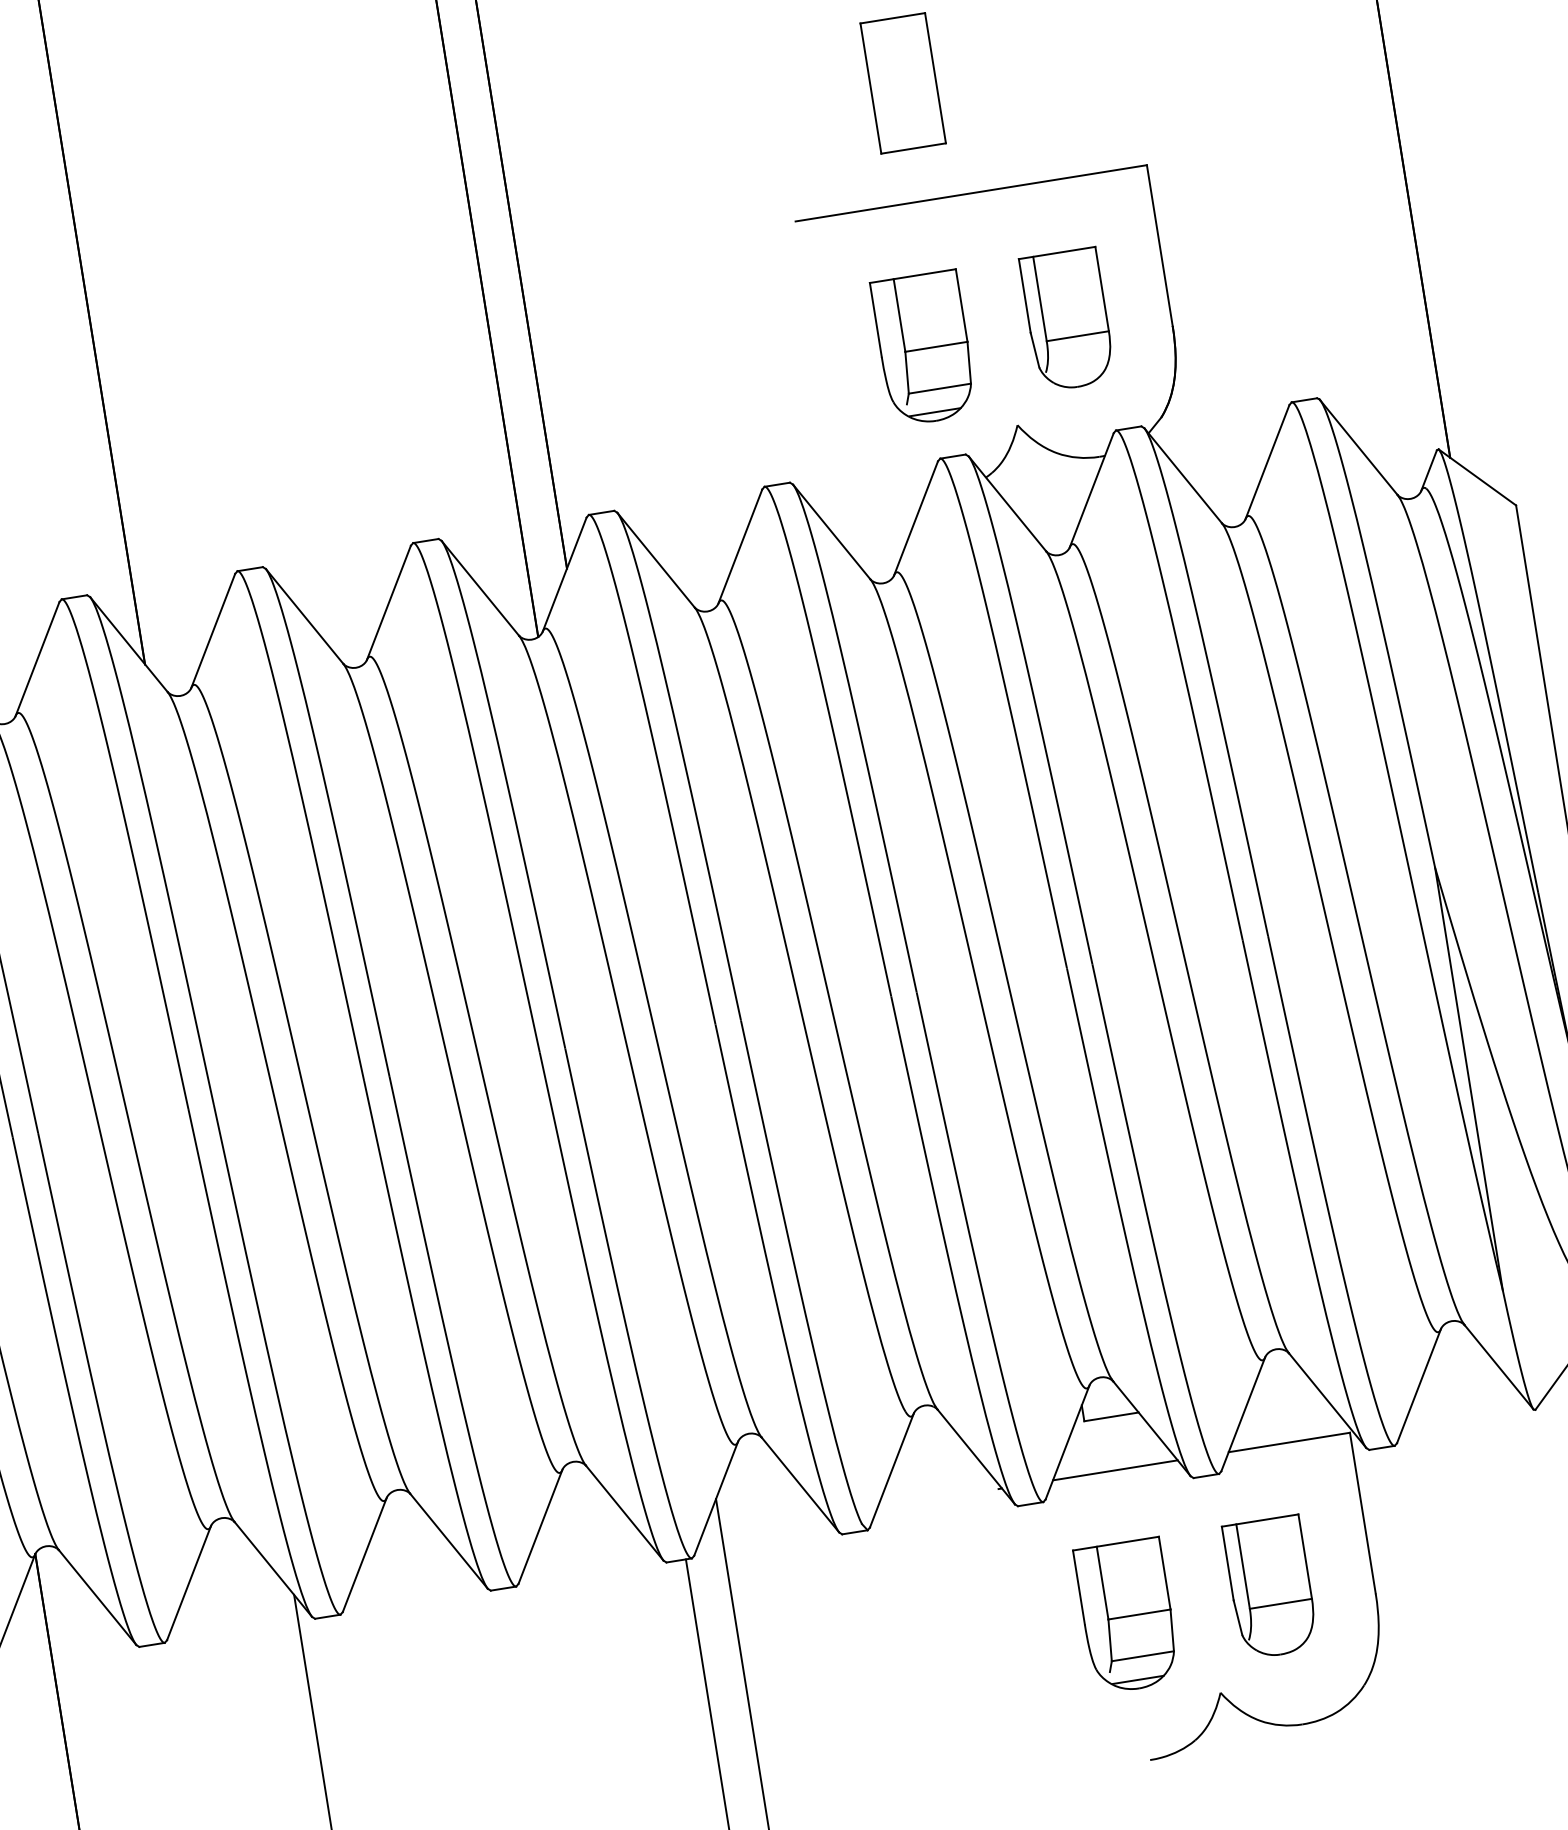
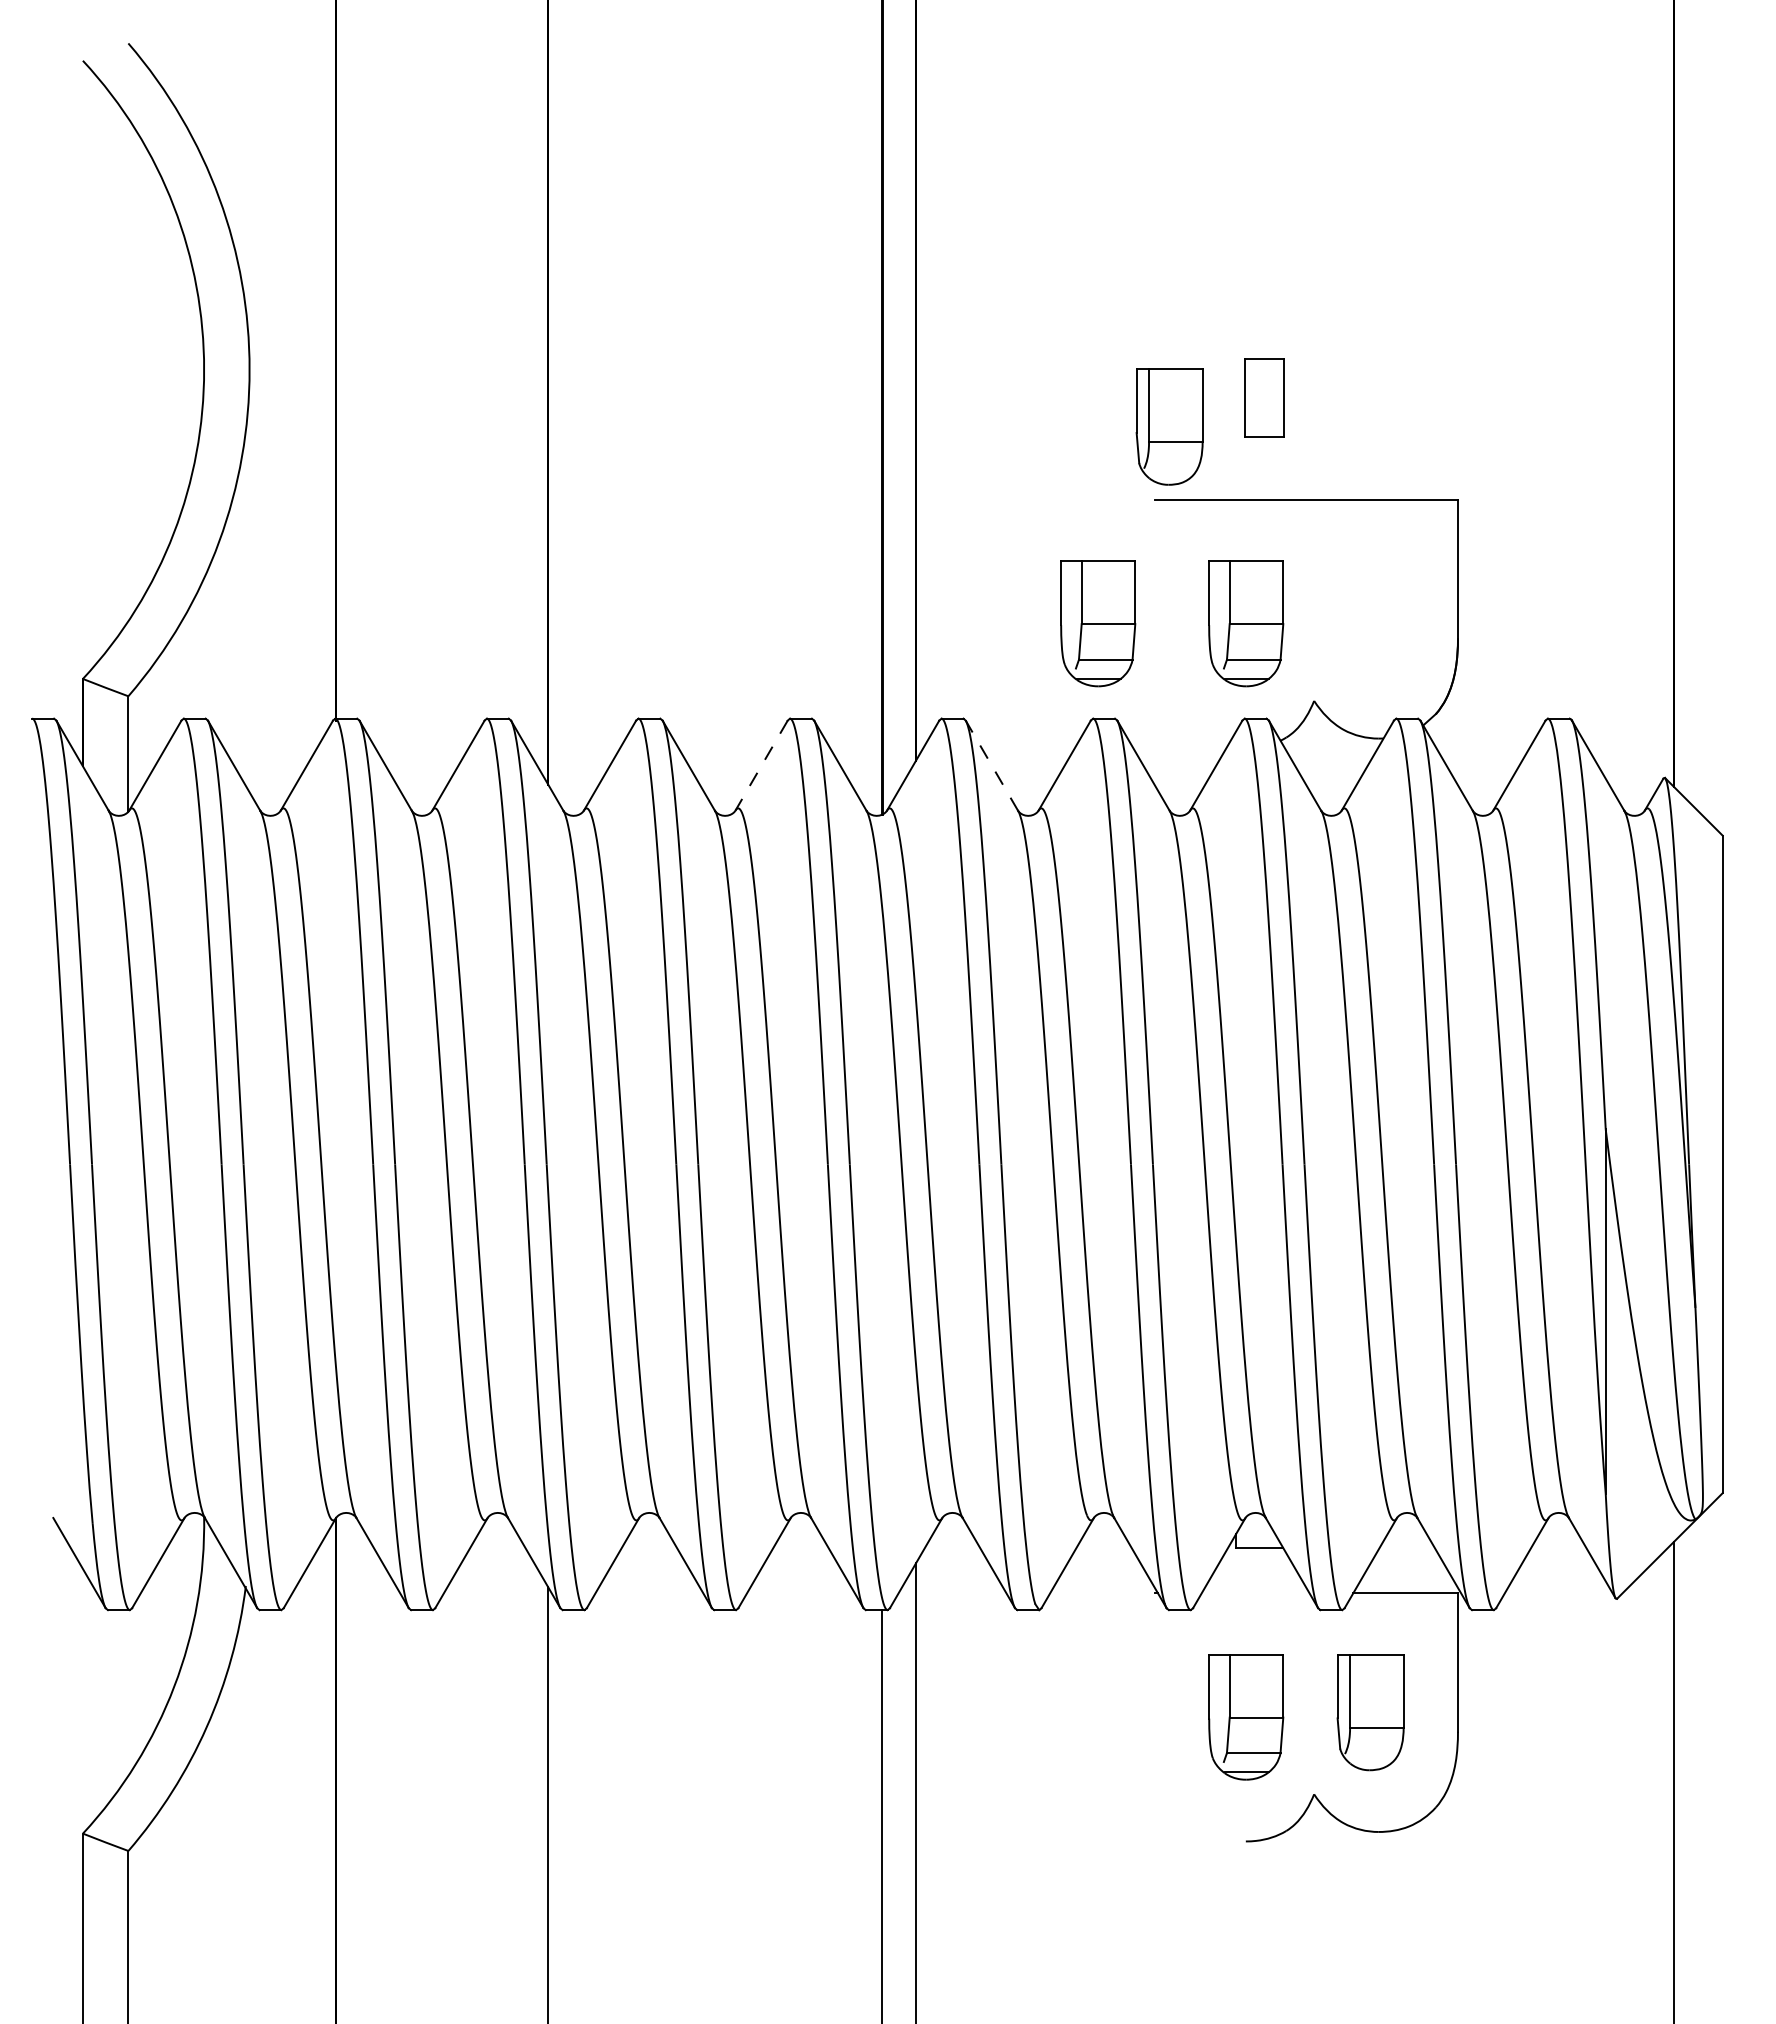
part: (902, 82) -> (1263, 397), size x0.7
part: (1067, 319) -> (1169, 426), moved
part: (753, 375) -> (1098, 623), added
line: (655, 559) -> (991, 765), solid -> dashed
line: (389, 603) -> (761, 766), solid -> dashed
line: (1115, 1470) -> (1255, 1593), removed

